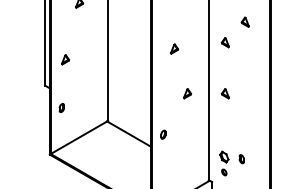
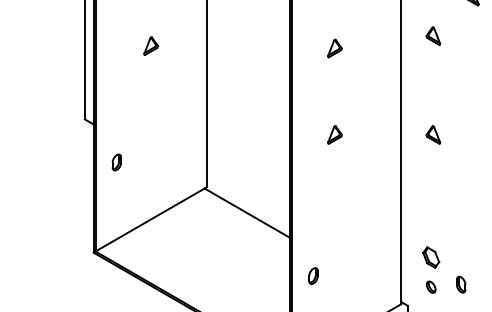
part: (65, 59) -> (151, 45), moved
part: (187, 93) -> (334, 134), moved
part: (163, 134) -> (313, 275), moved
part: (241, 159) -> (460, 285), moved

